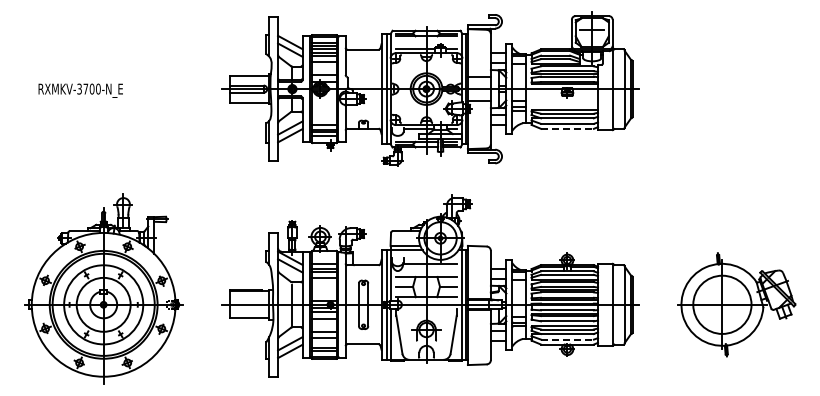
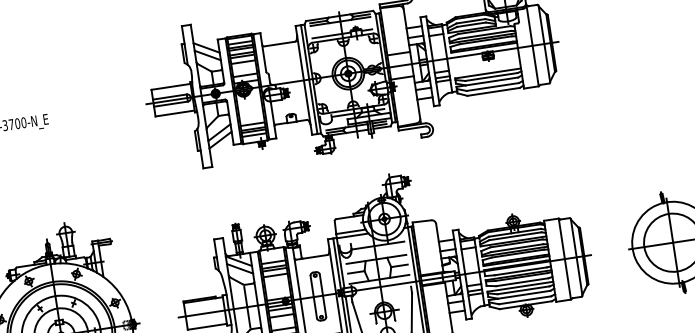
line: (567, 128) -> (493, 91), dashed -> solid
line: (567, 339) -> (525, 300), dashed -> solid

